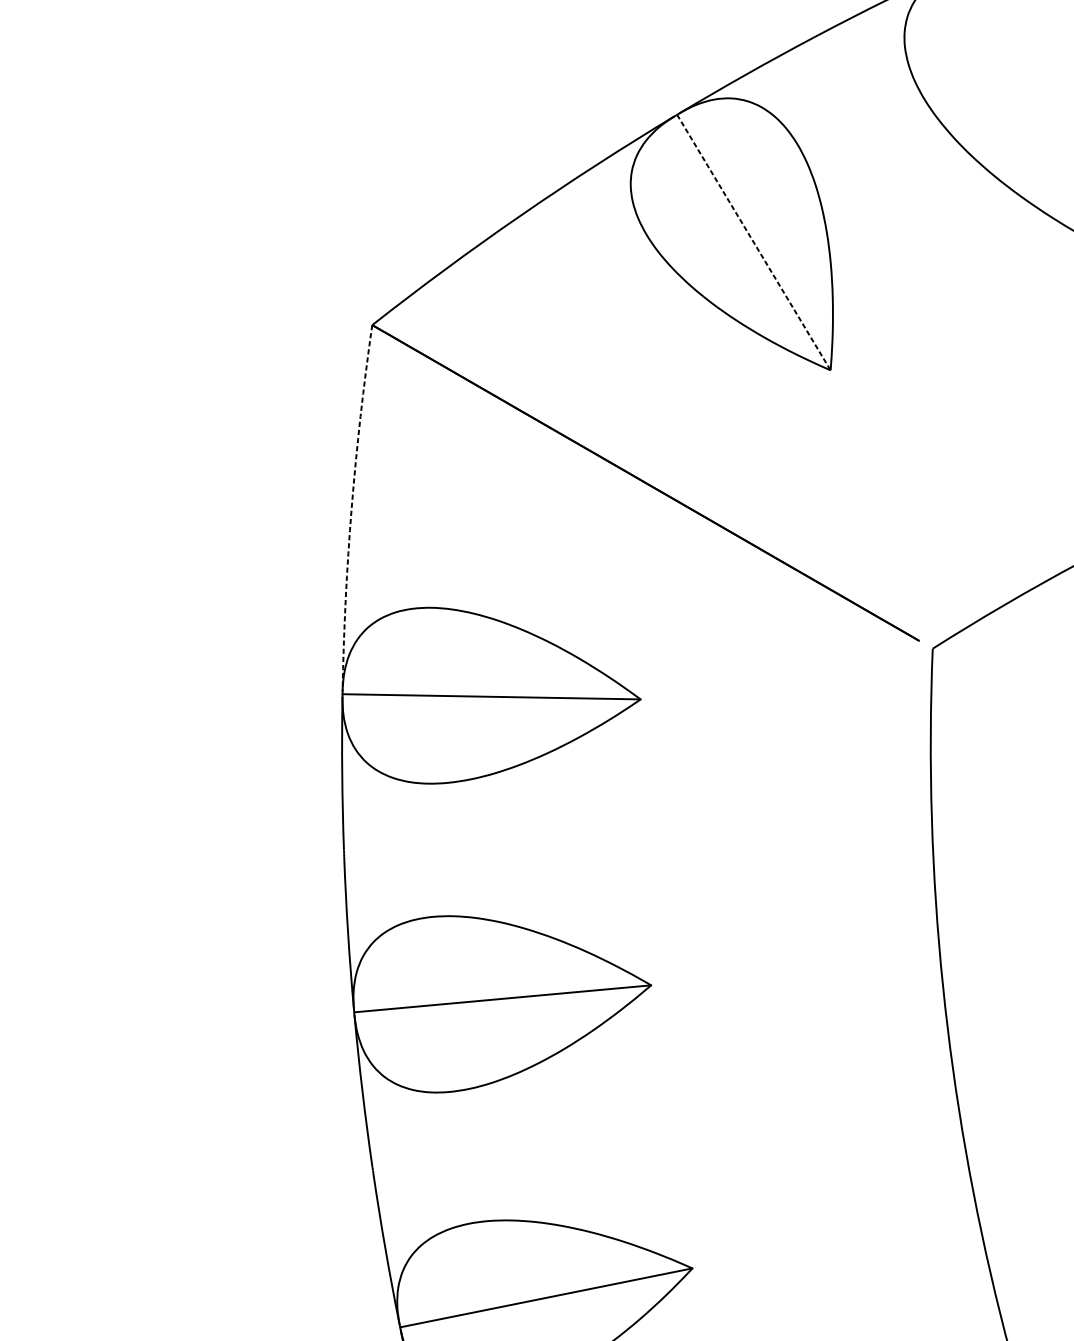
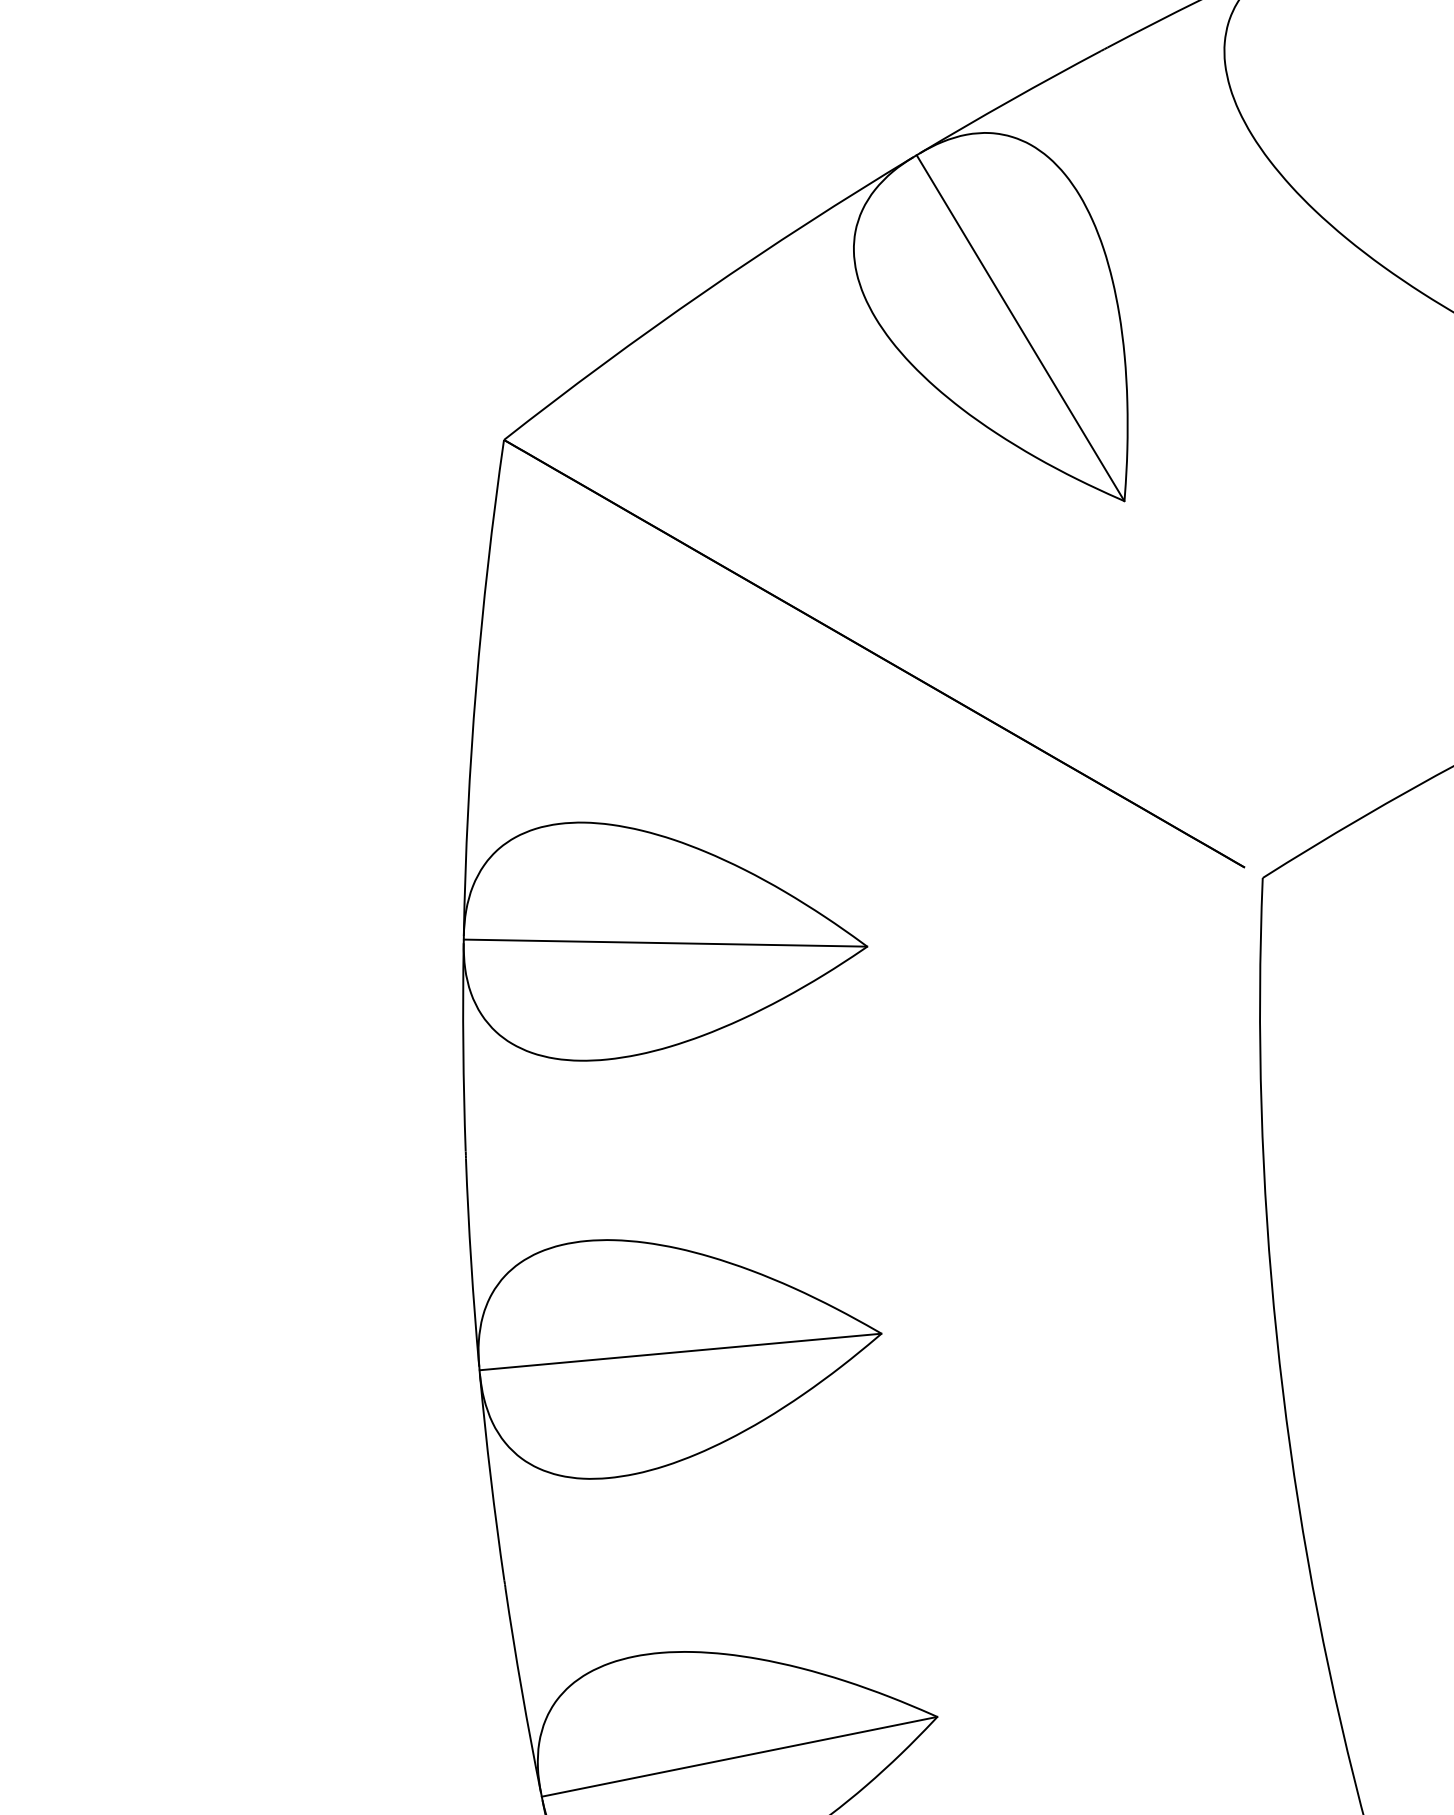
line: (753, 242) -> (1020, 328), dashed -> solid
arc: (351, 507) -> (476, 687), dashed -> solid

